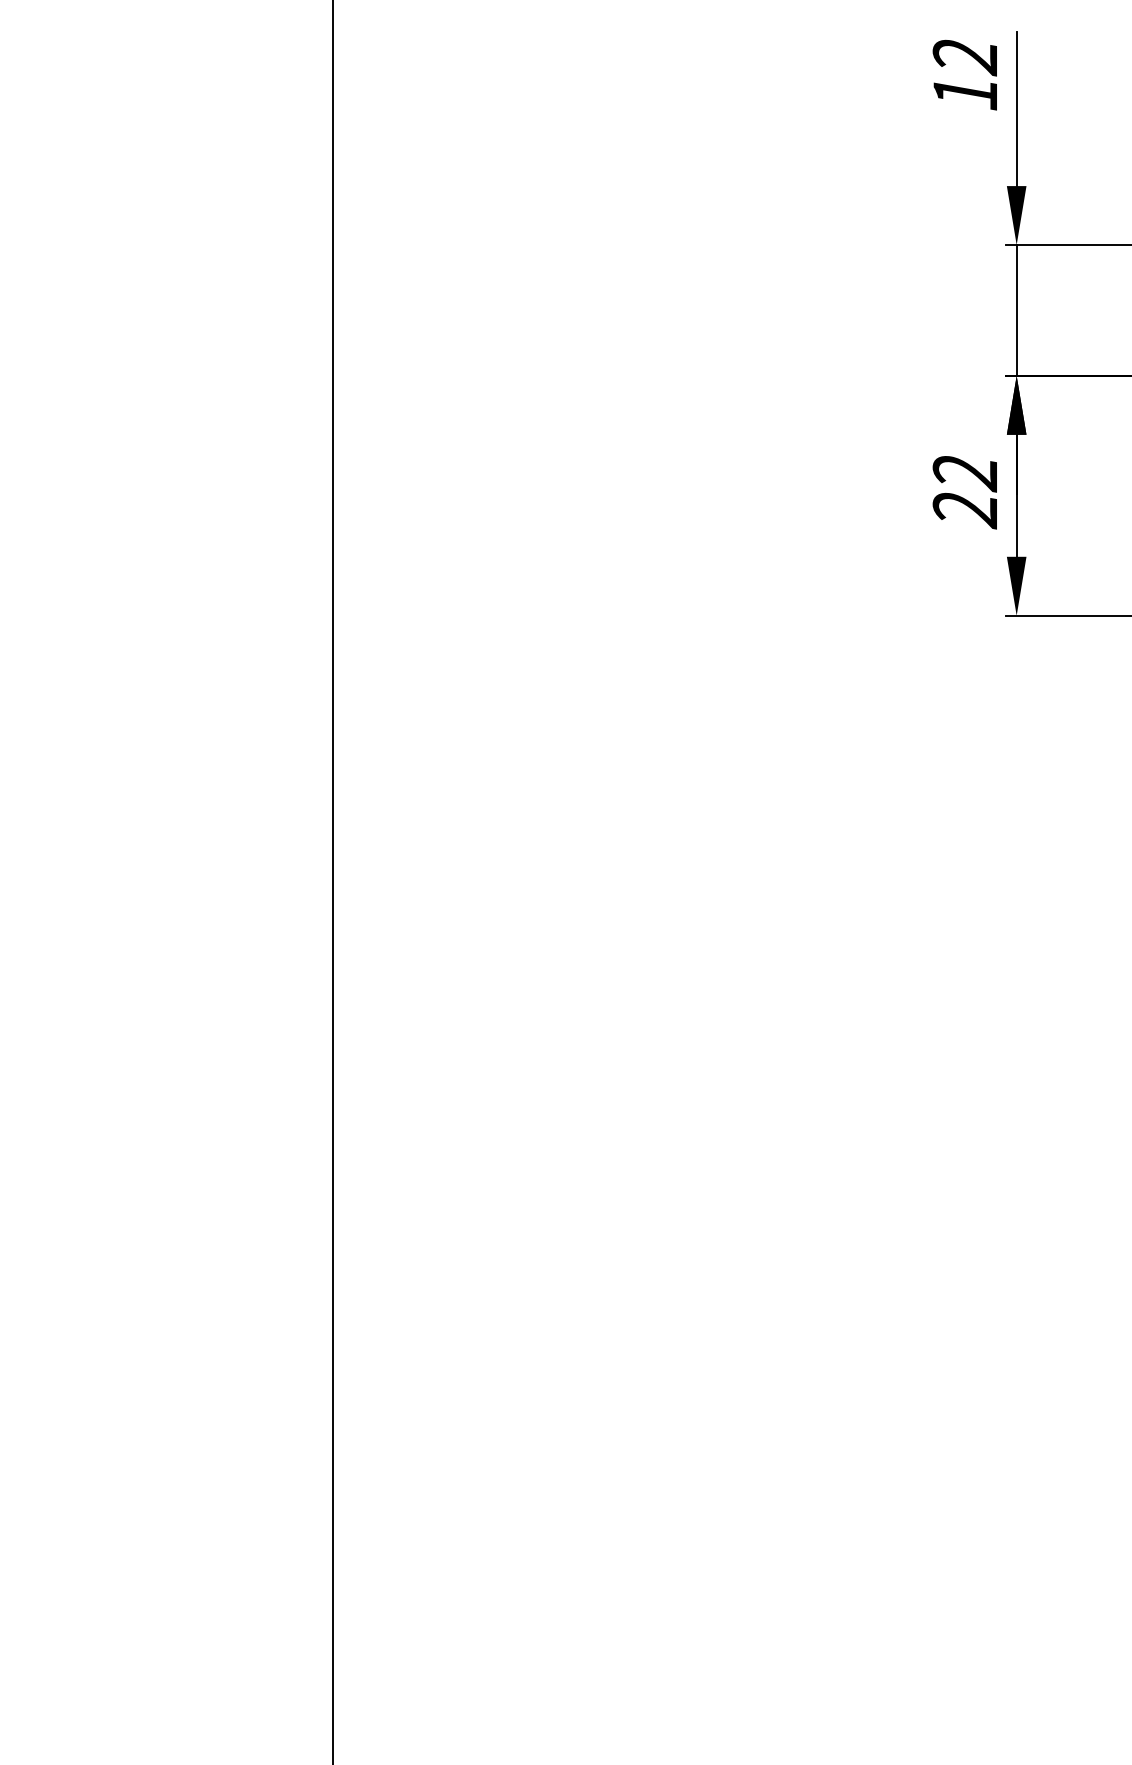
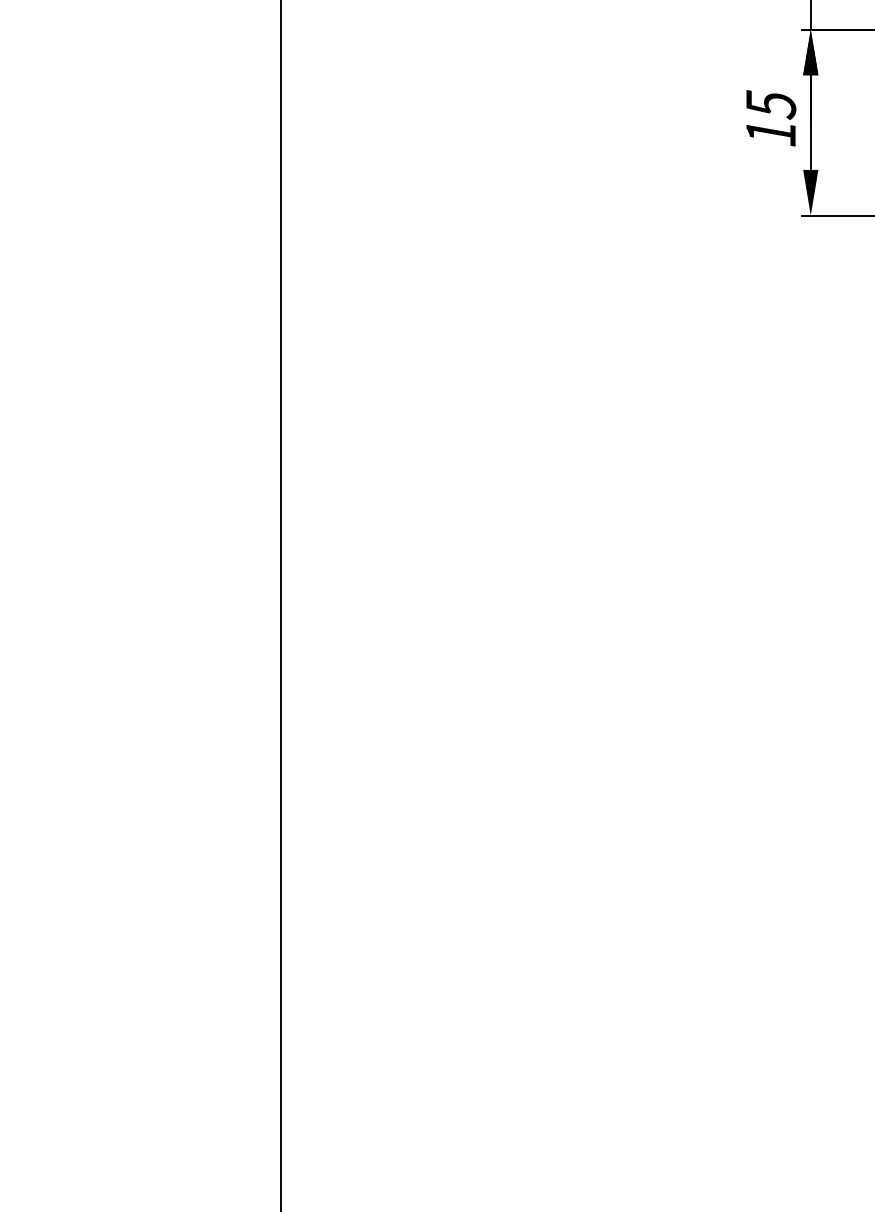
text: (965, 491) -> (771, 119), 22 -> 15

